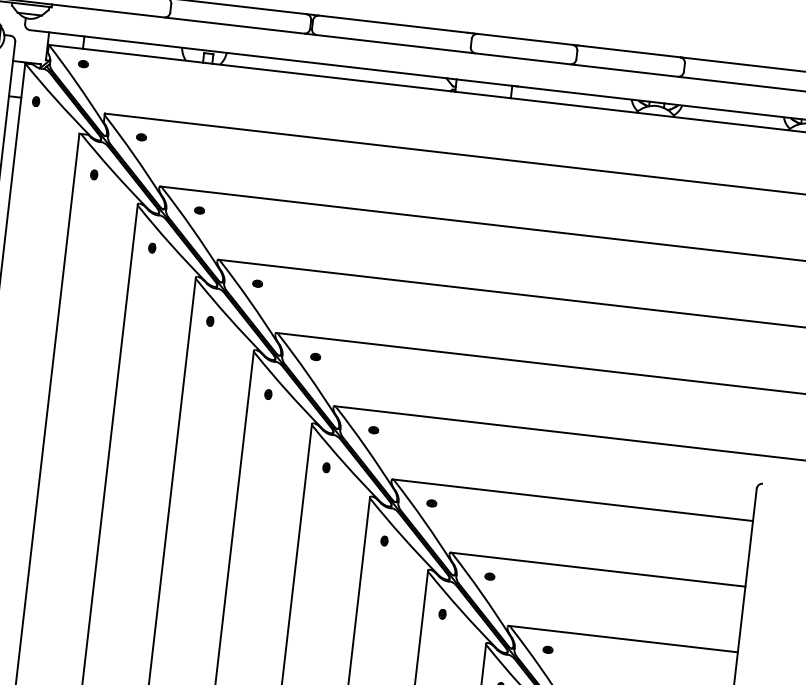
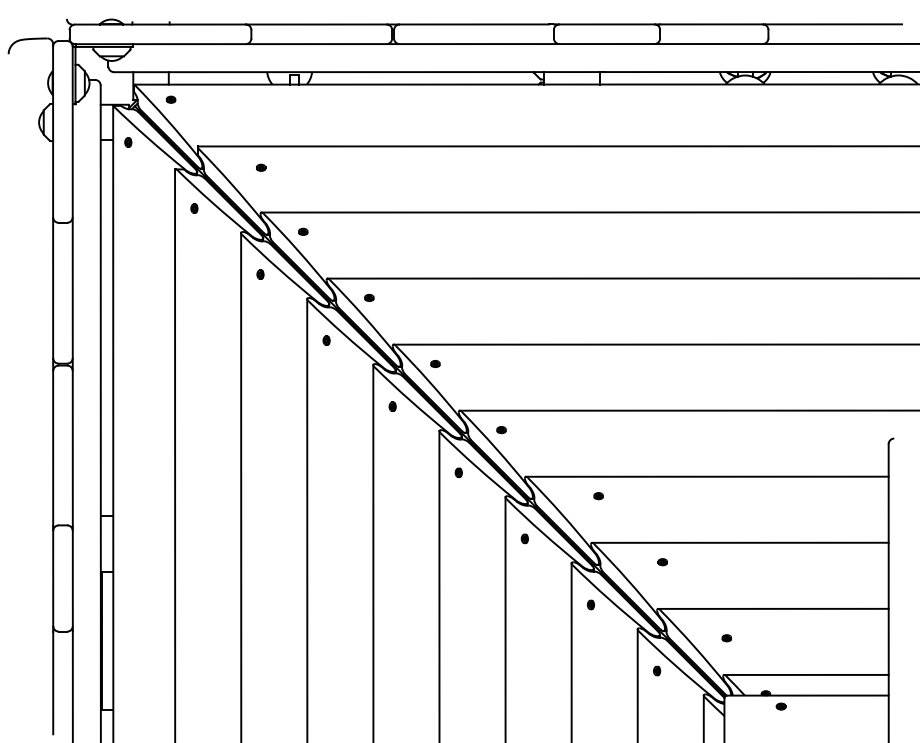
part: (141, 137) -> (261, 167), moved
part: (431, 503) -> (598, 496), moved
part: (489, 576) -> (662, 562), moved
part: (547, 650) -> (726, 638), moved

